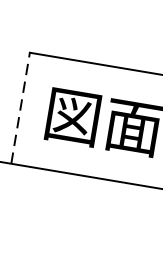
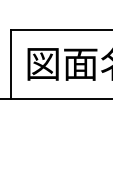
line: (20, 107) -> (10, 63), dashed -> solid

